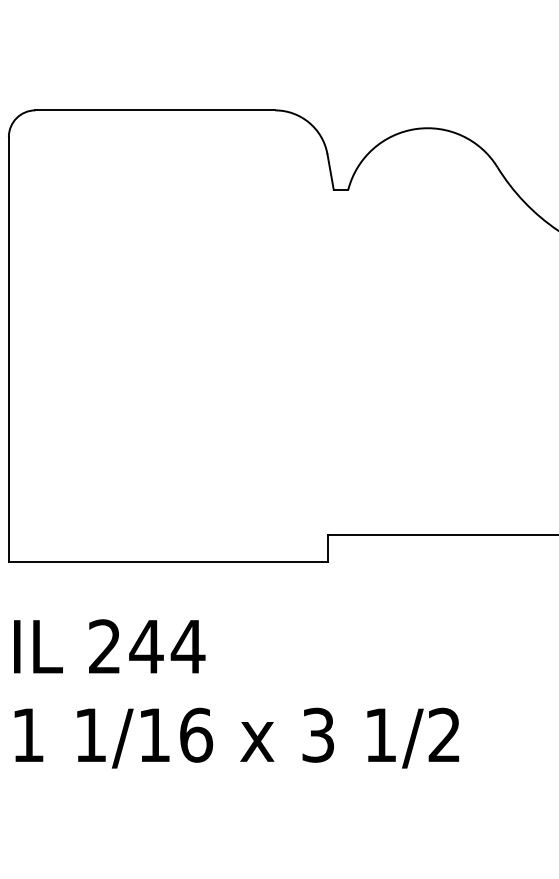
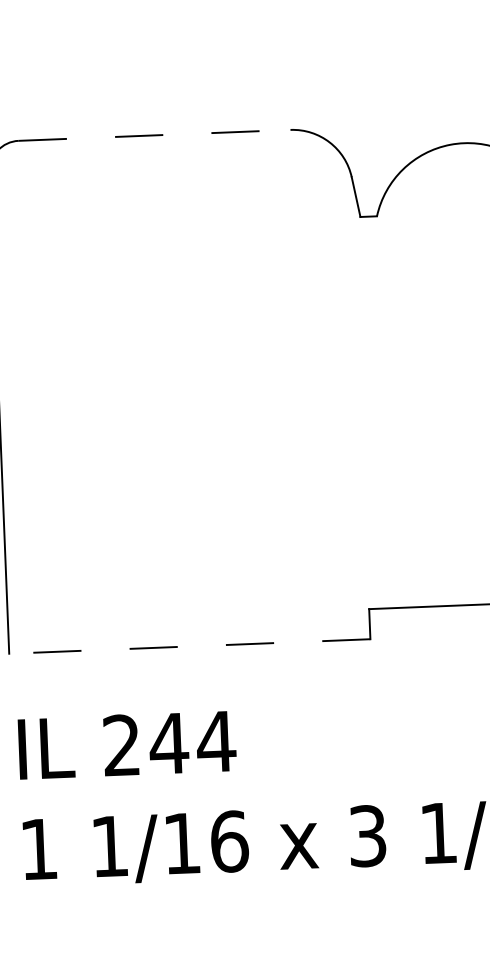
line: (155, 110) -> (154, 135), solid -> dashed
line: (167, 561) -> (188, 646), solid -> dashed

